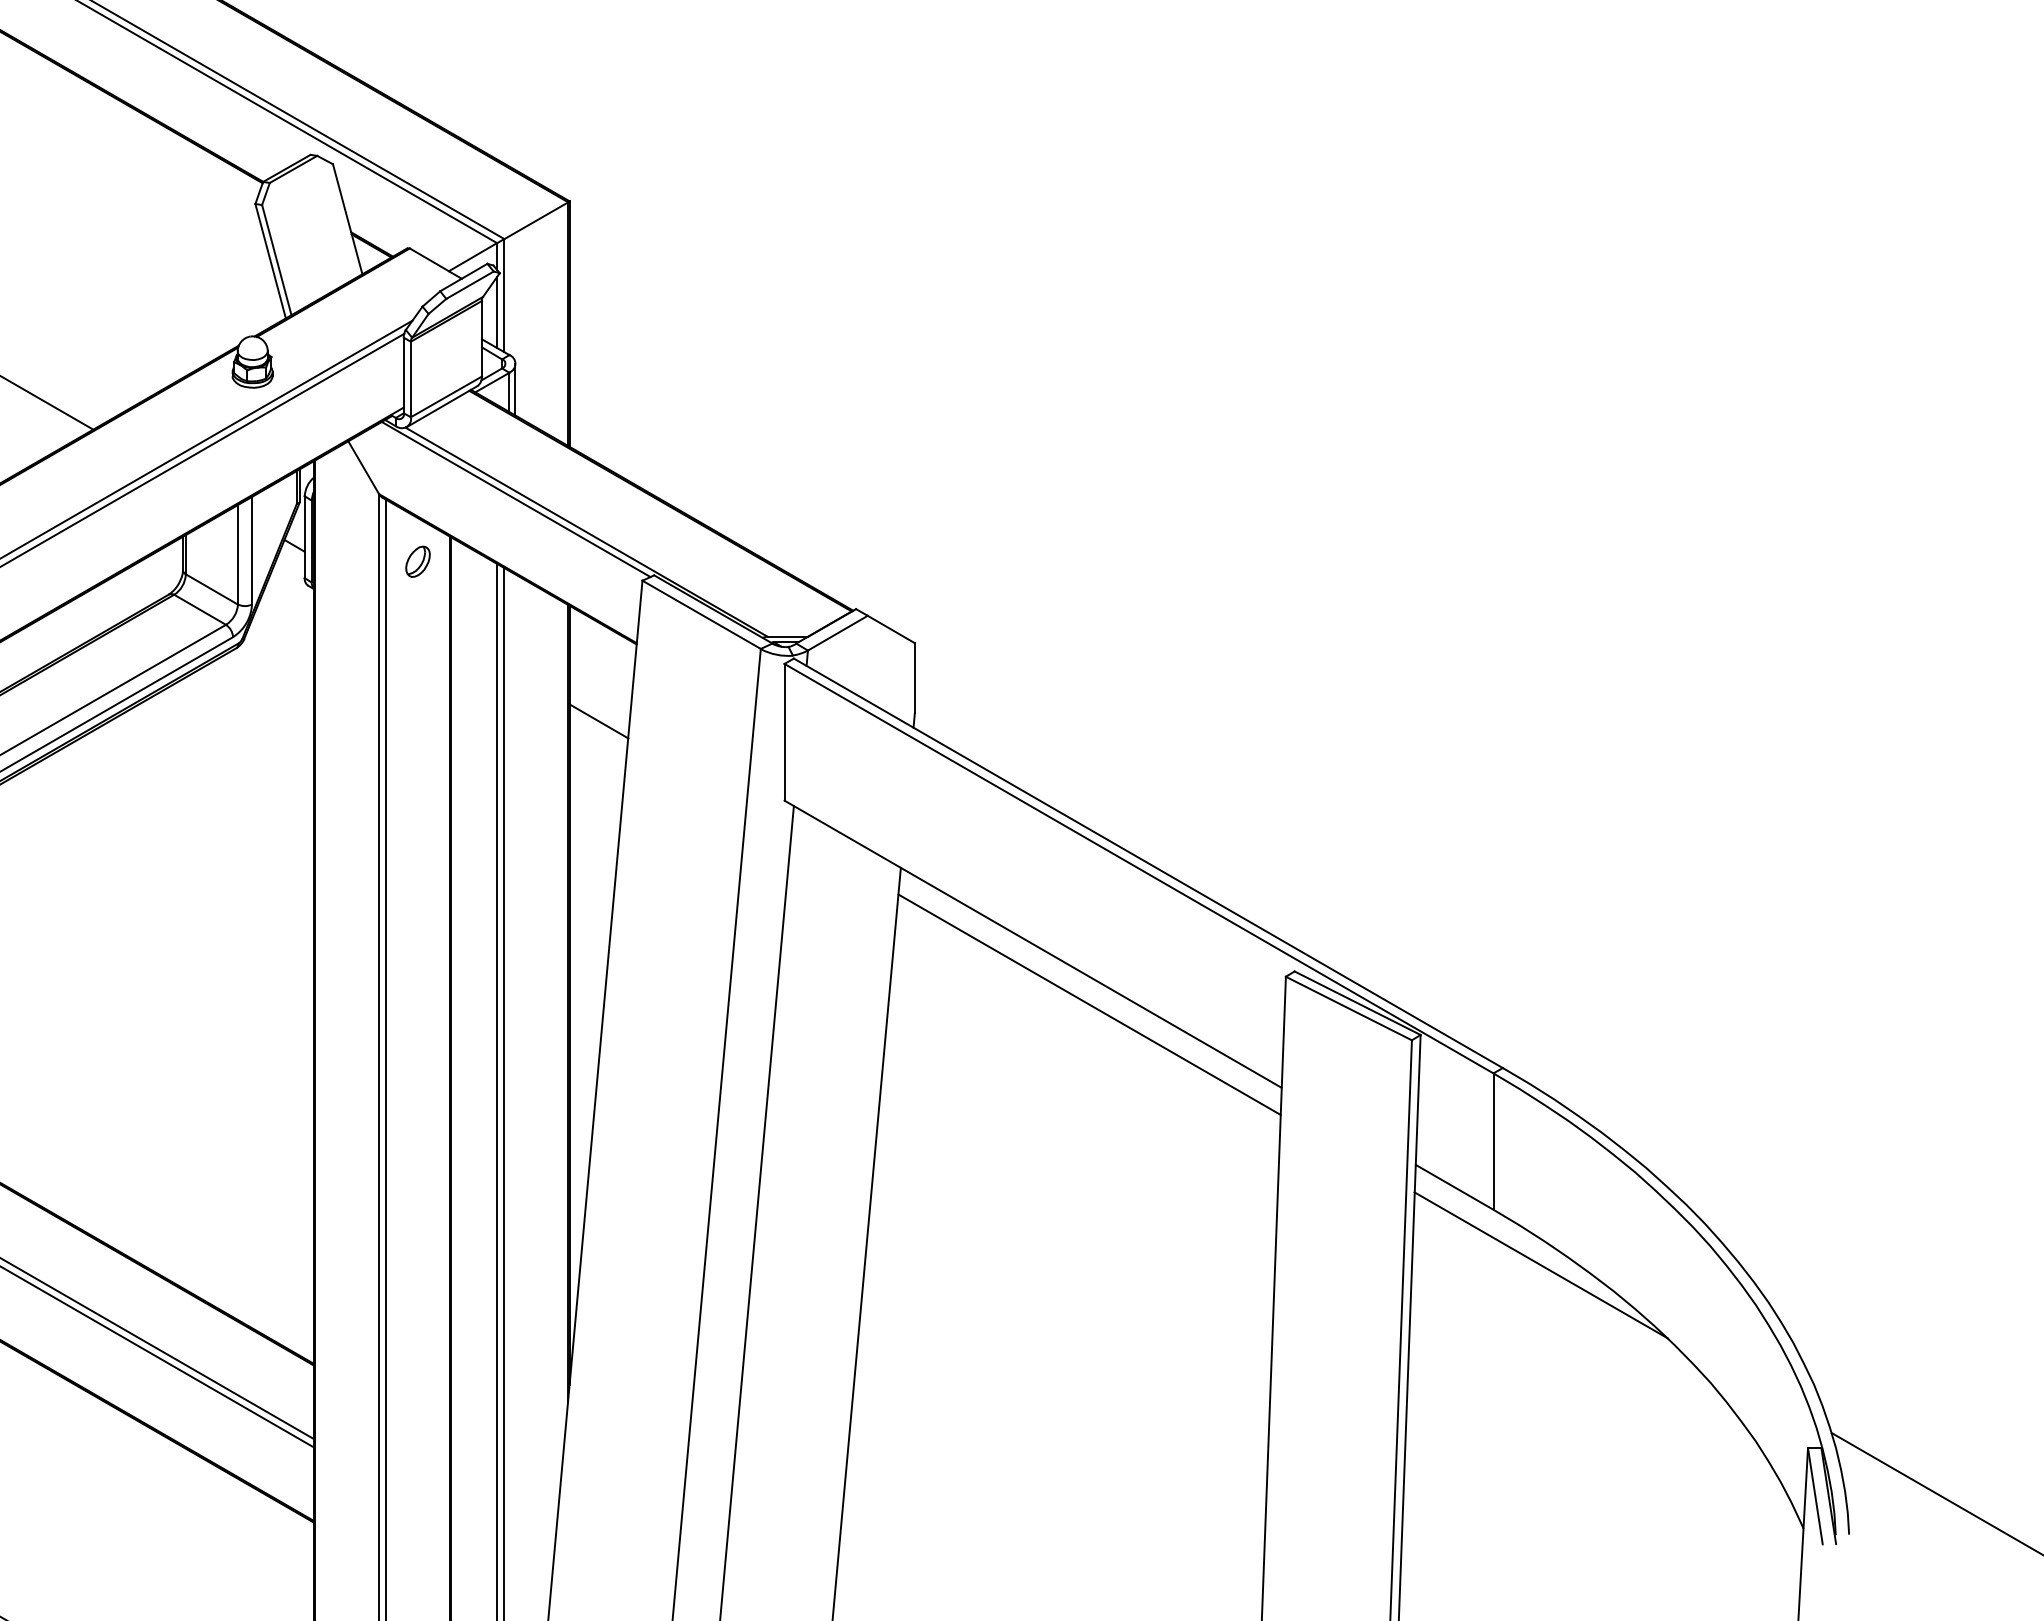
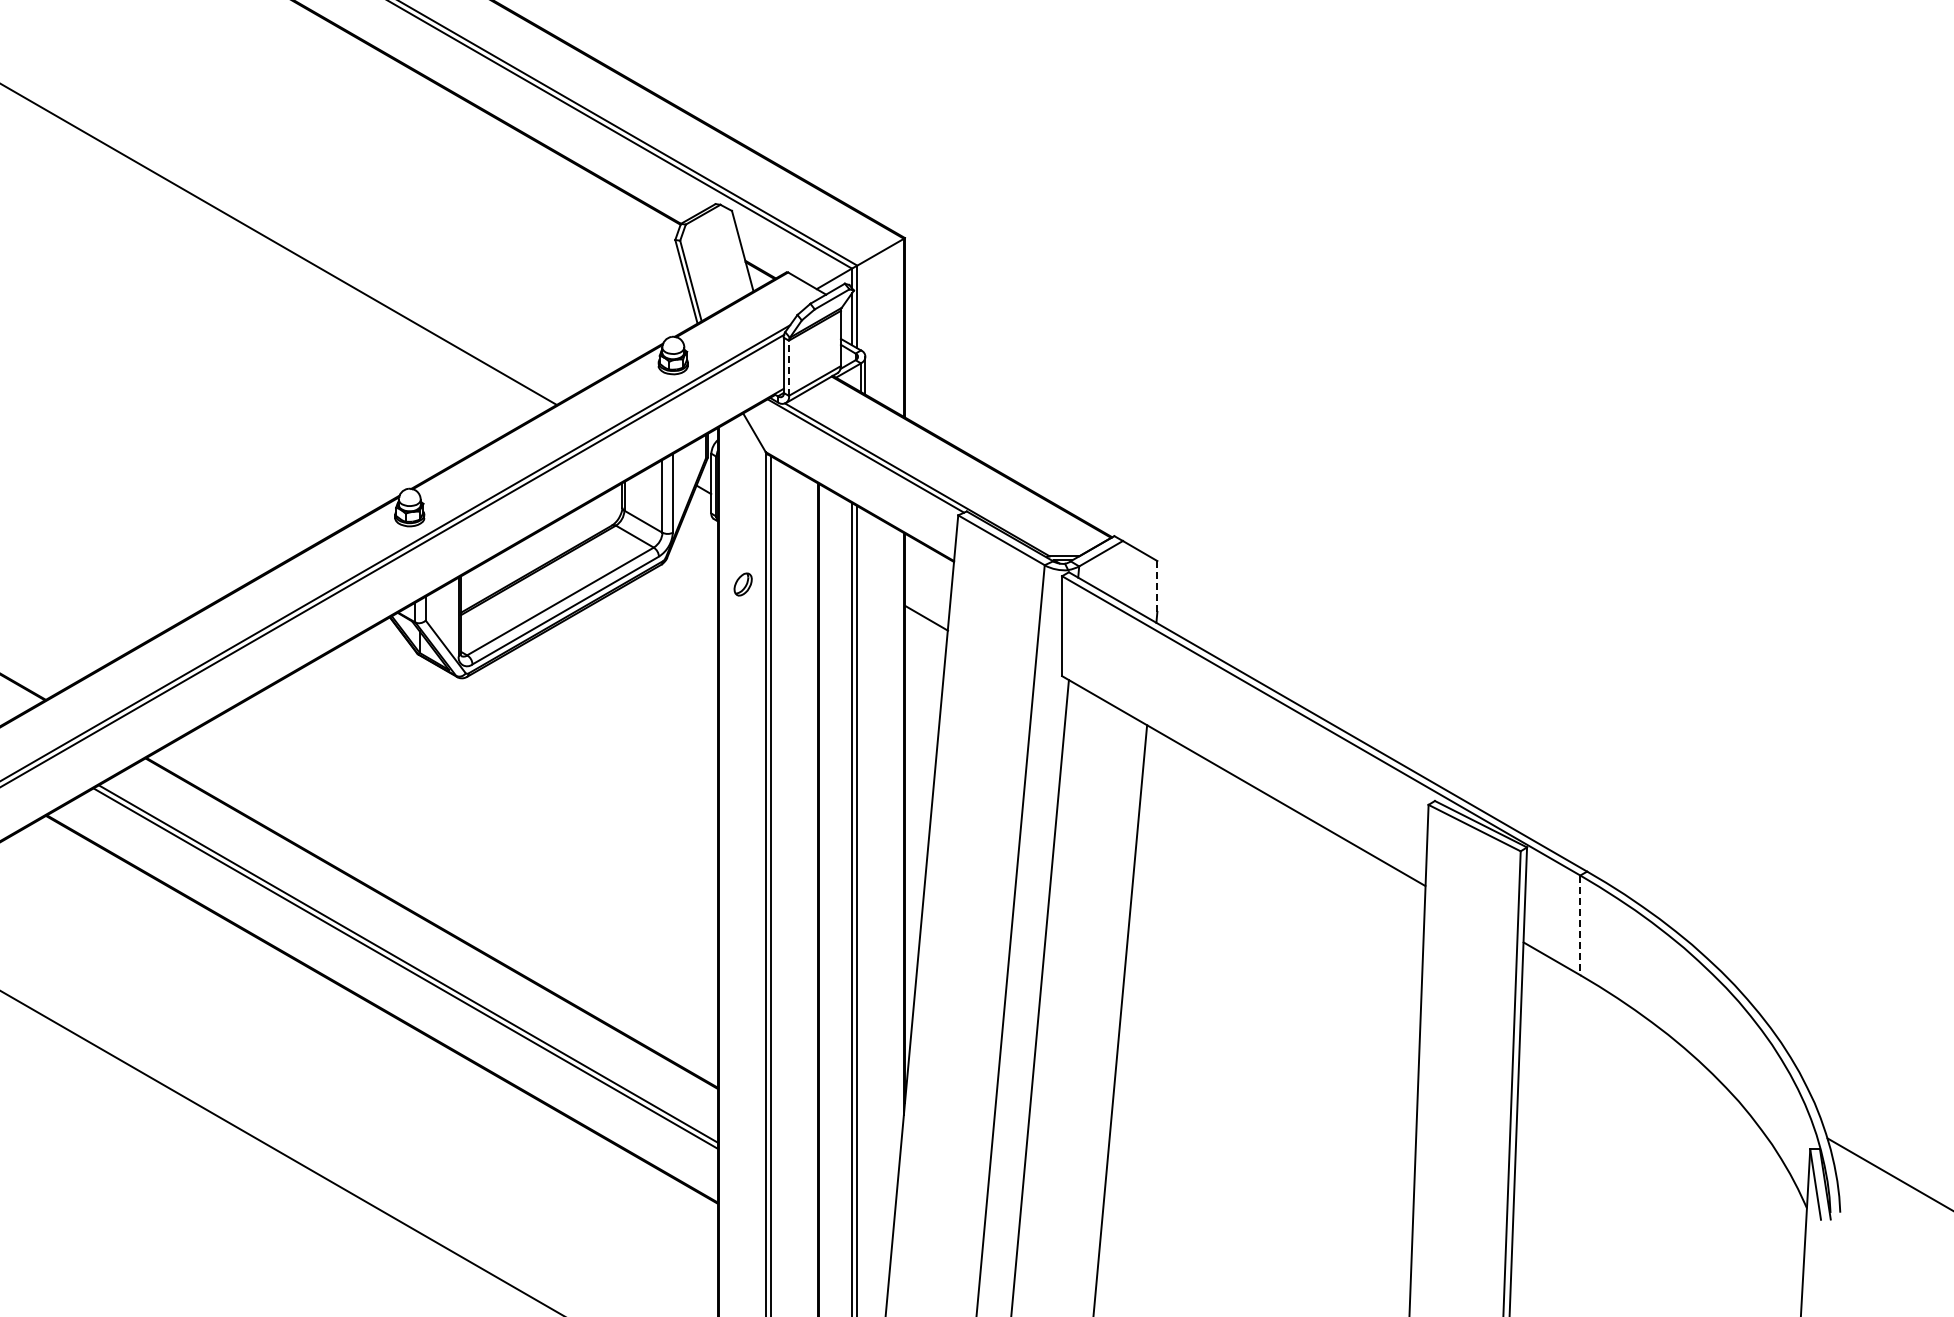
line: (410, 379) -> (788, 368), solid -> dashed
part: (417, 561) -> (742, 584), moved
line: (915, 676) -> (1157, 585), solid -> dashed
line: (1088, 1003) -> (1284, 824), removed
line: (1493, 1141) -> (1580, 925), solid -> dashed
line: (1540, 1264) -> (1614, 1015), removed

